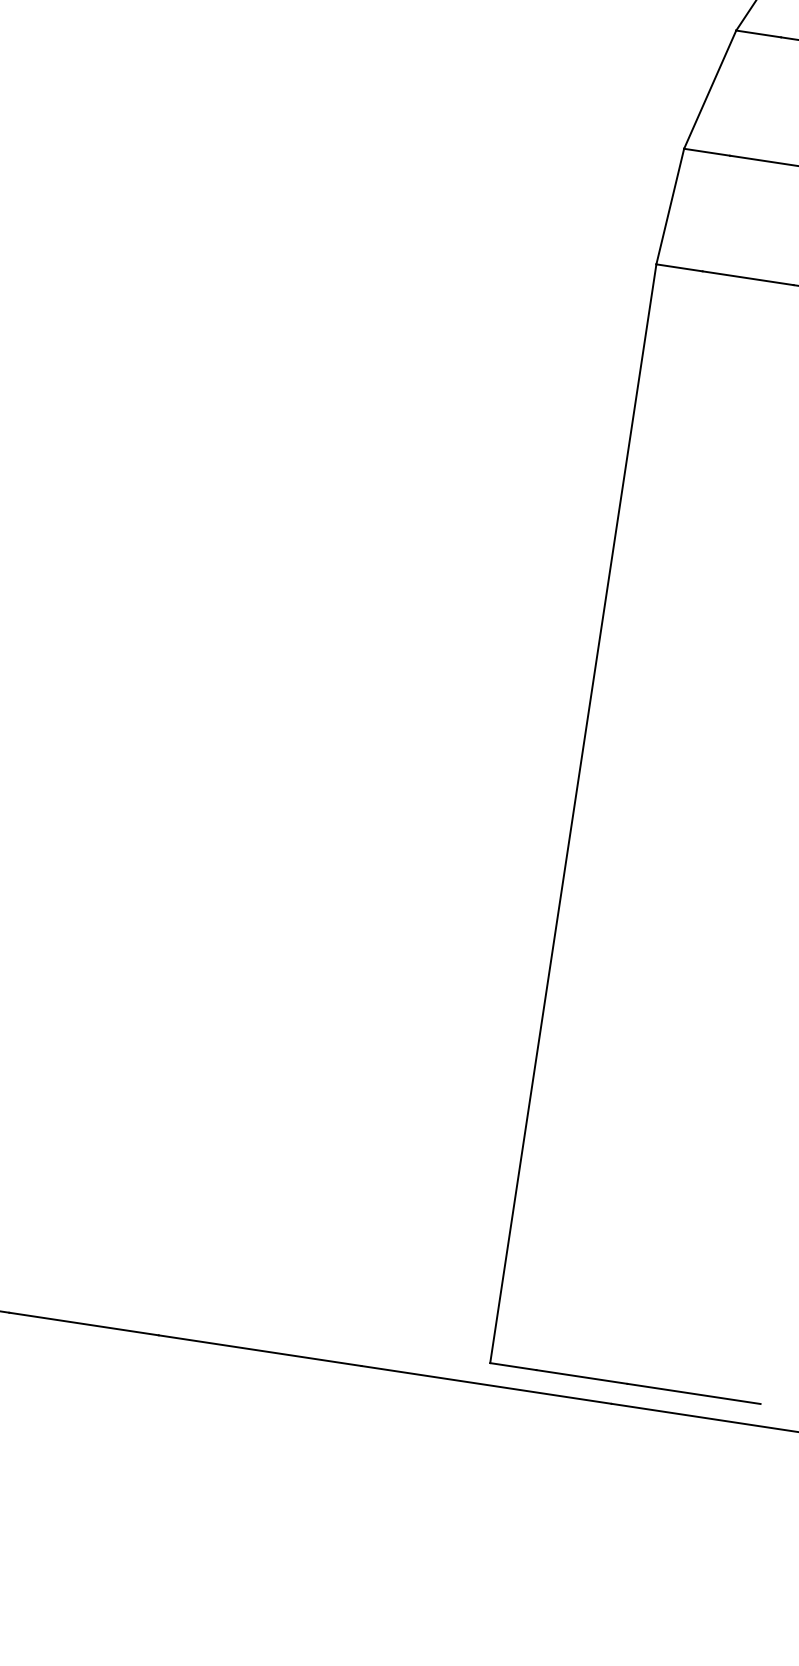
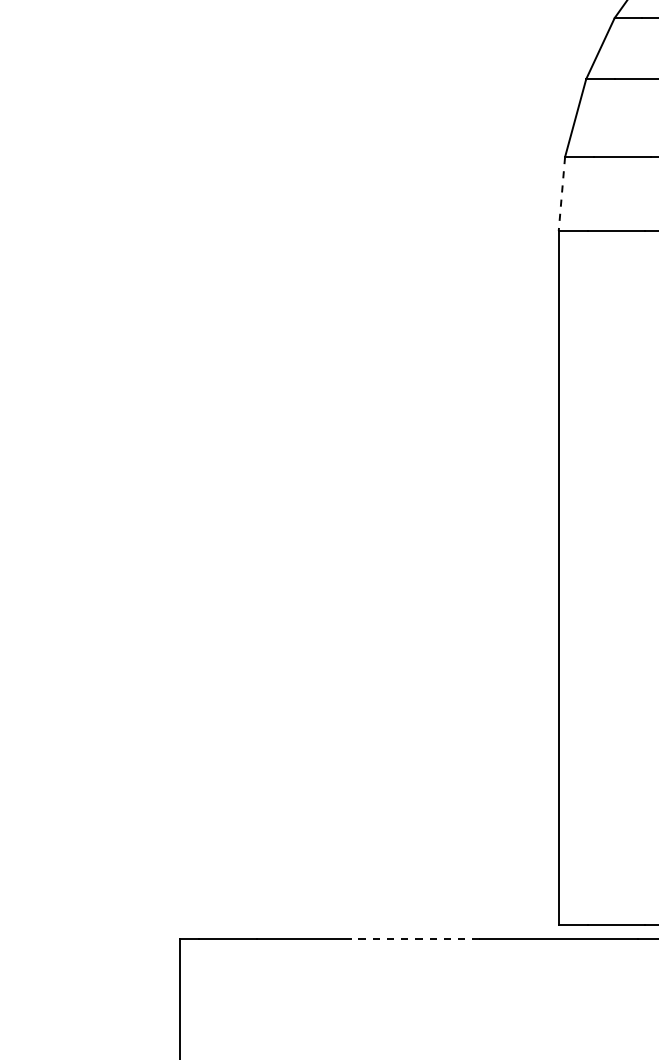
line: (669, 207) -> (561, 194), solid -> dashed
line: (258, 1351) -> (414, 939), solid -> dashed

